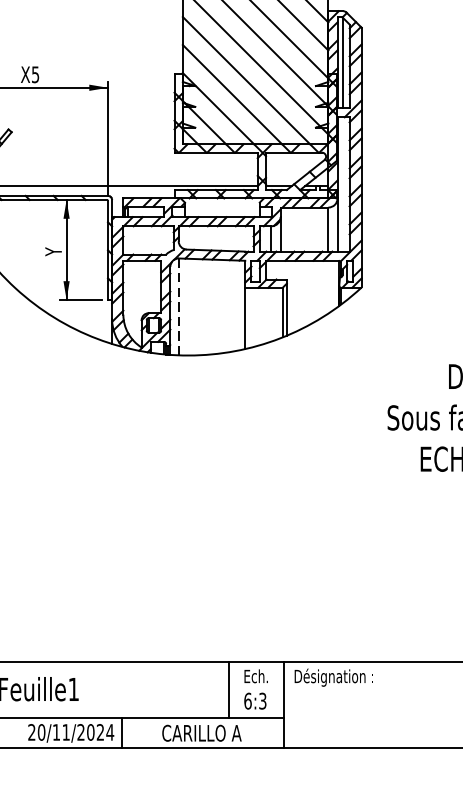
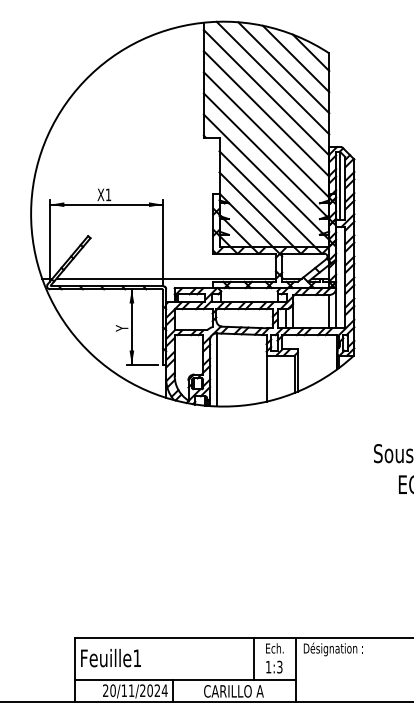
text: (35, 74) -> (108, 194), X5 -> X1
line: (178, 306) -> (216, 369), dashed -> solid
text: (247, 700) -> (268, 666), 6:3 -> 1:3

